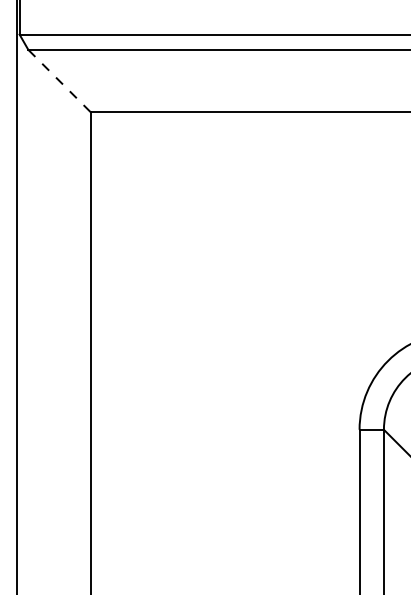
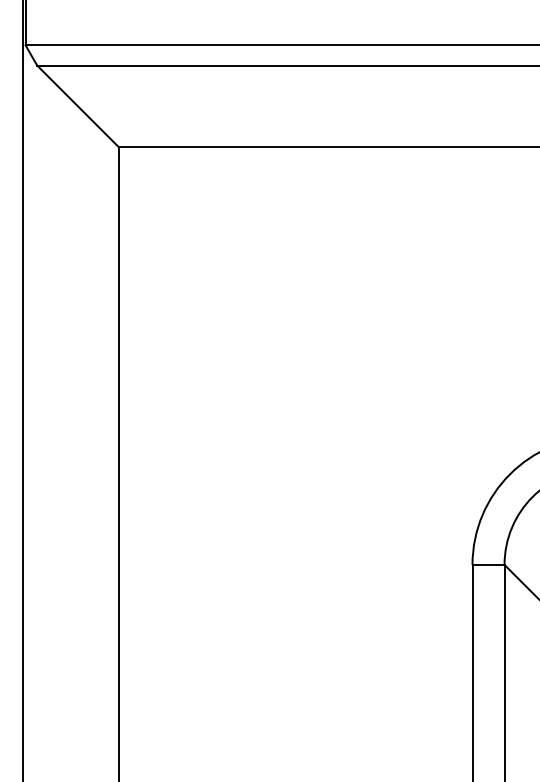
line: (59, 81) -> (78, 106), dashed -> solid

